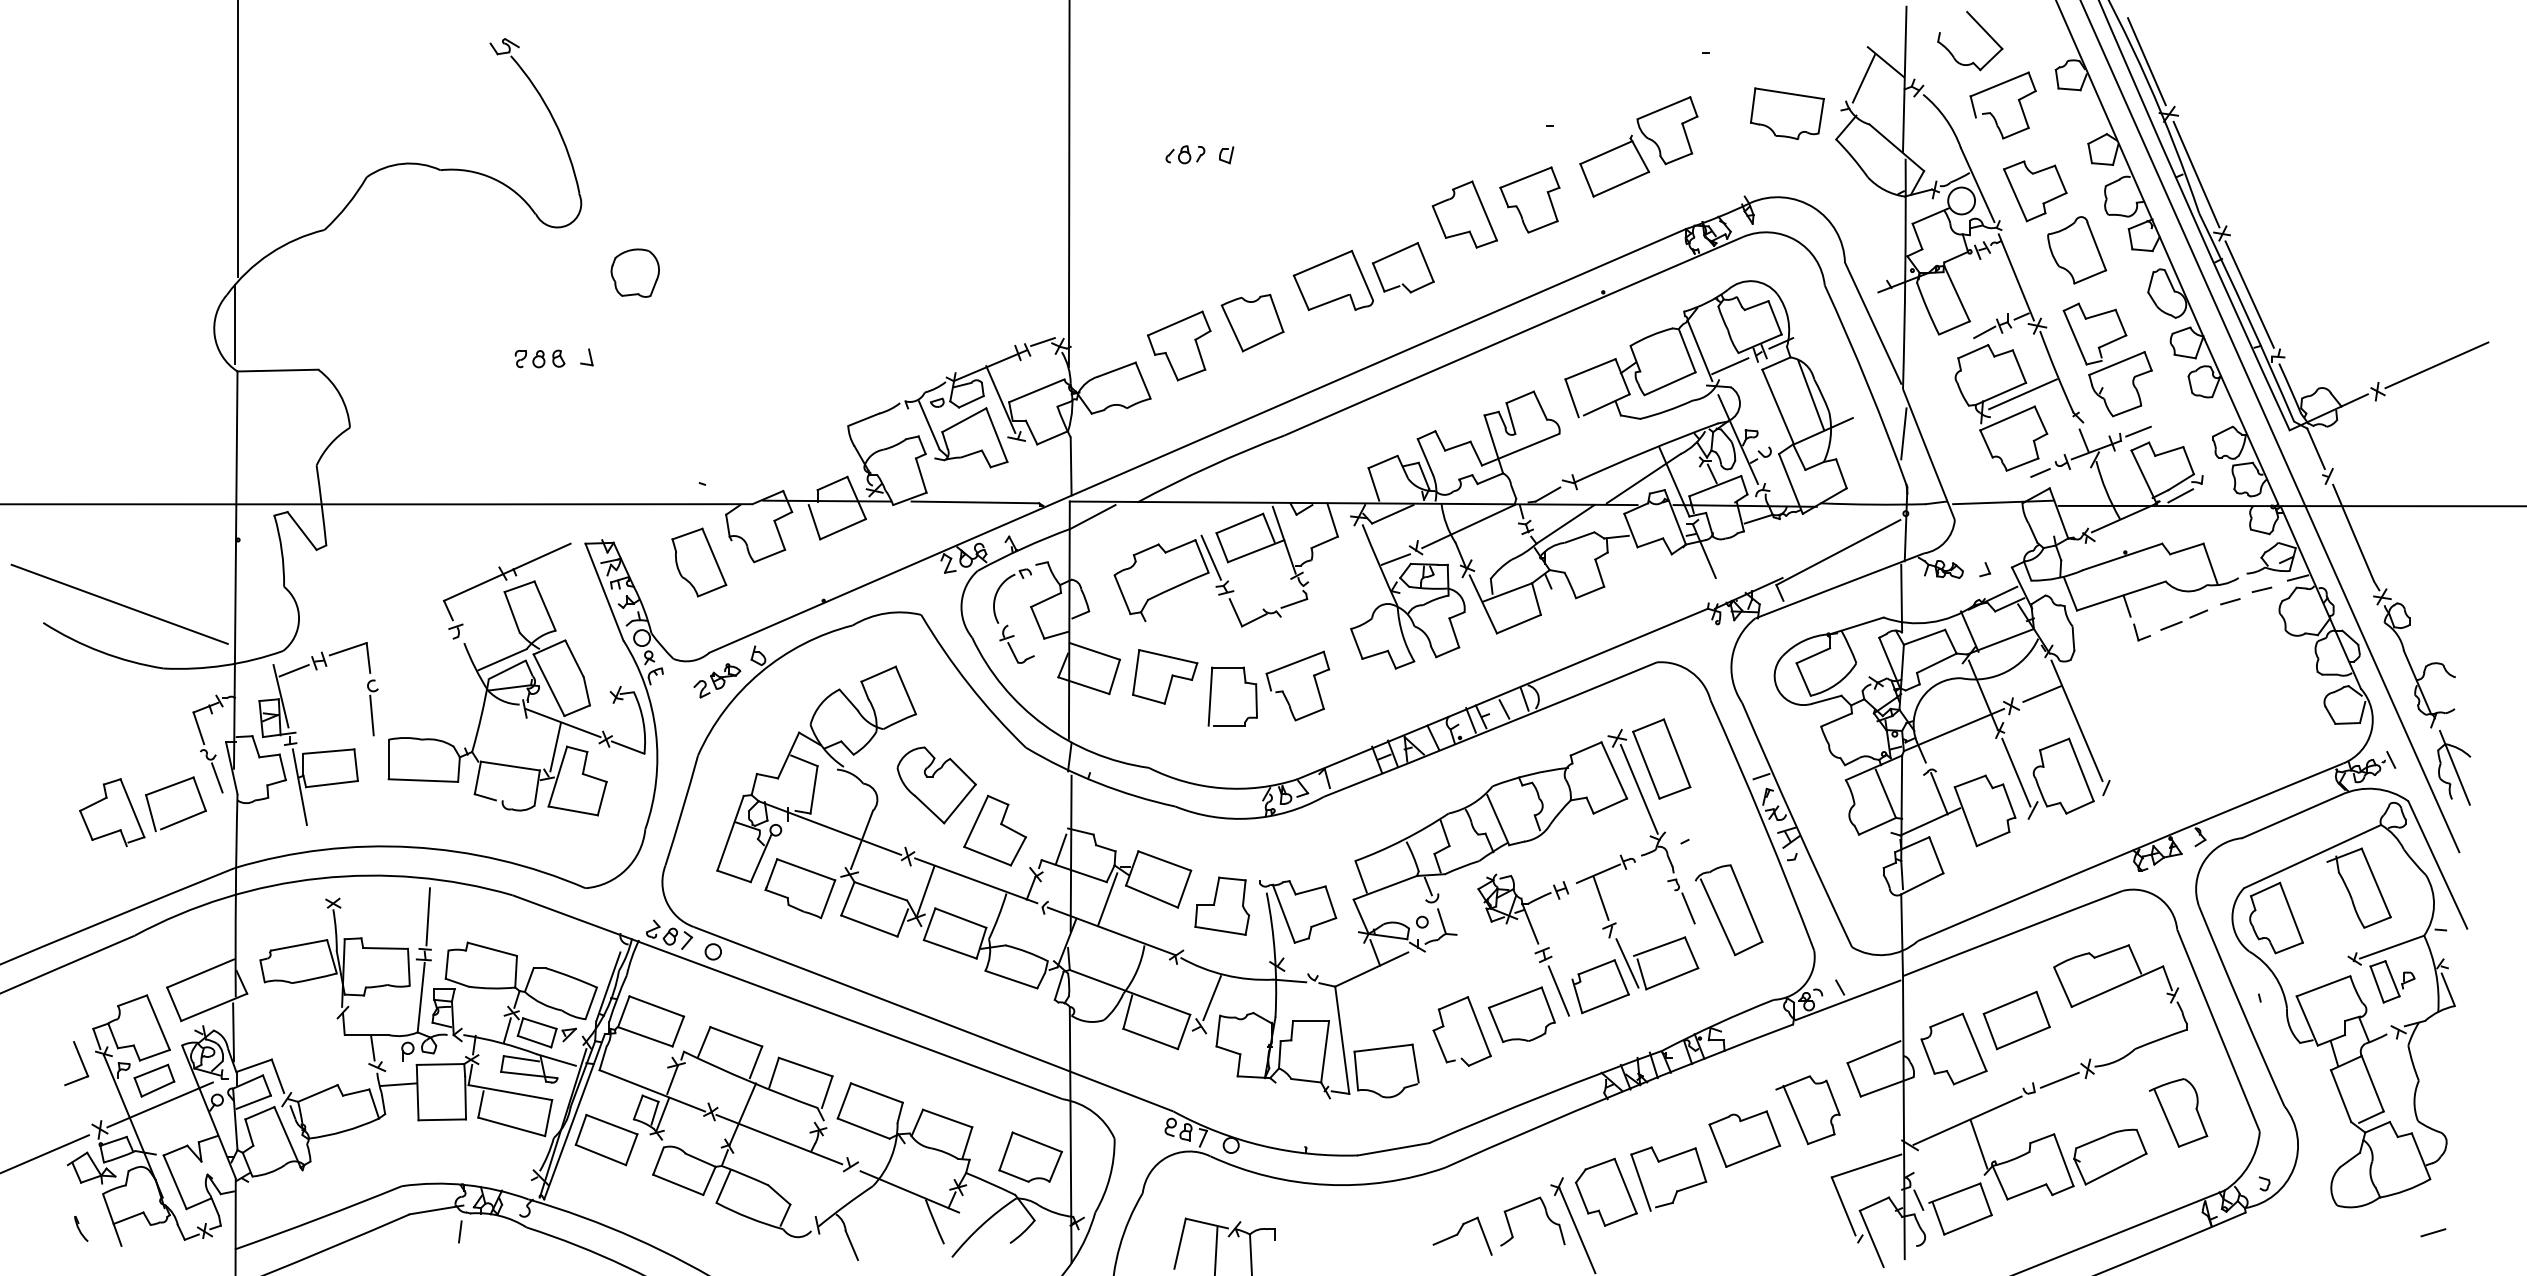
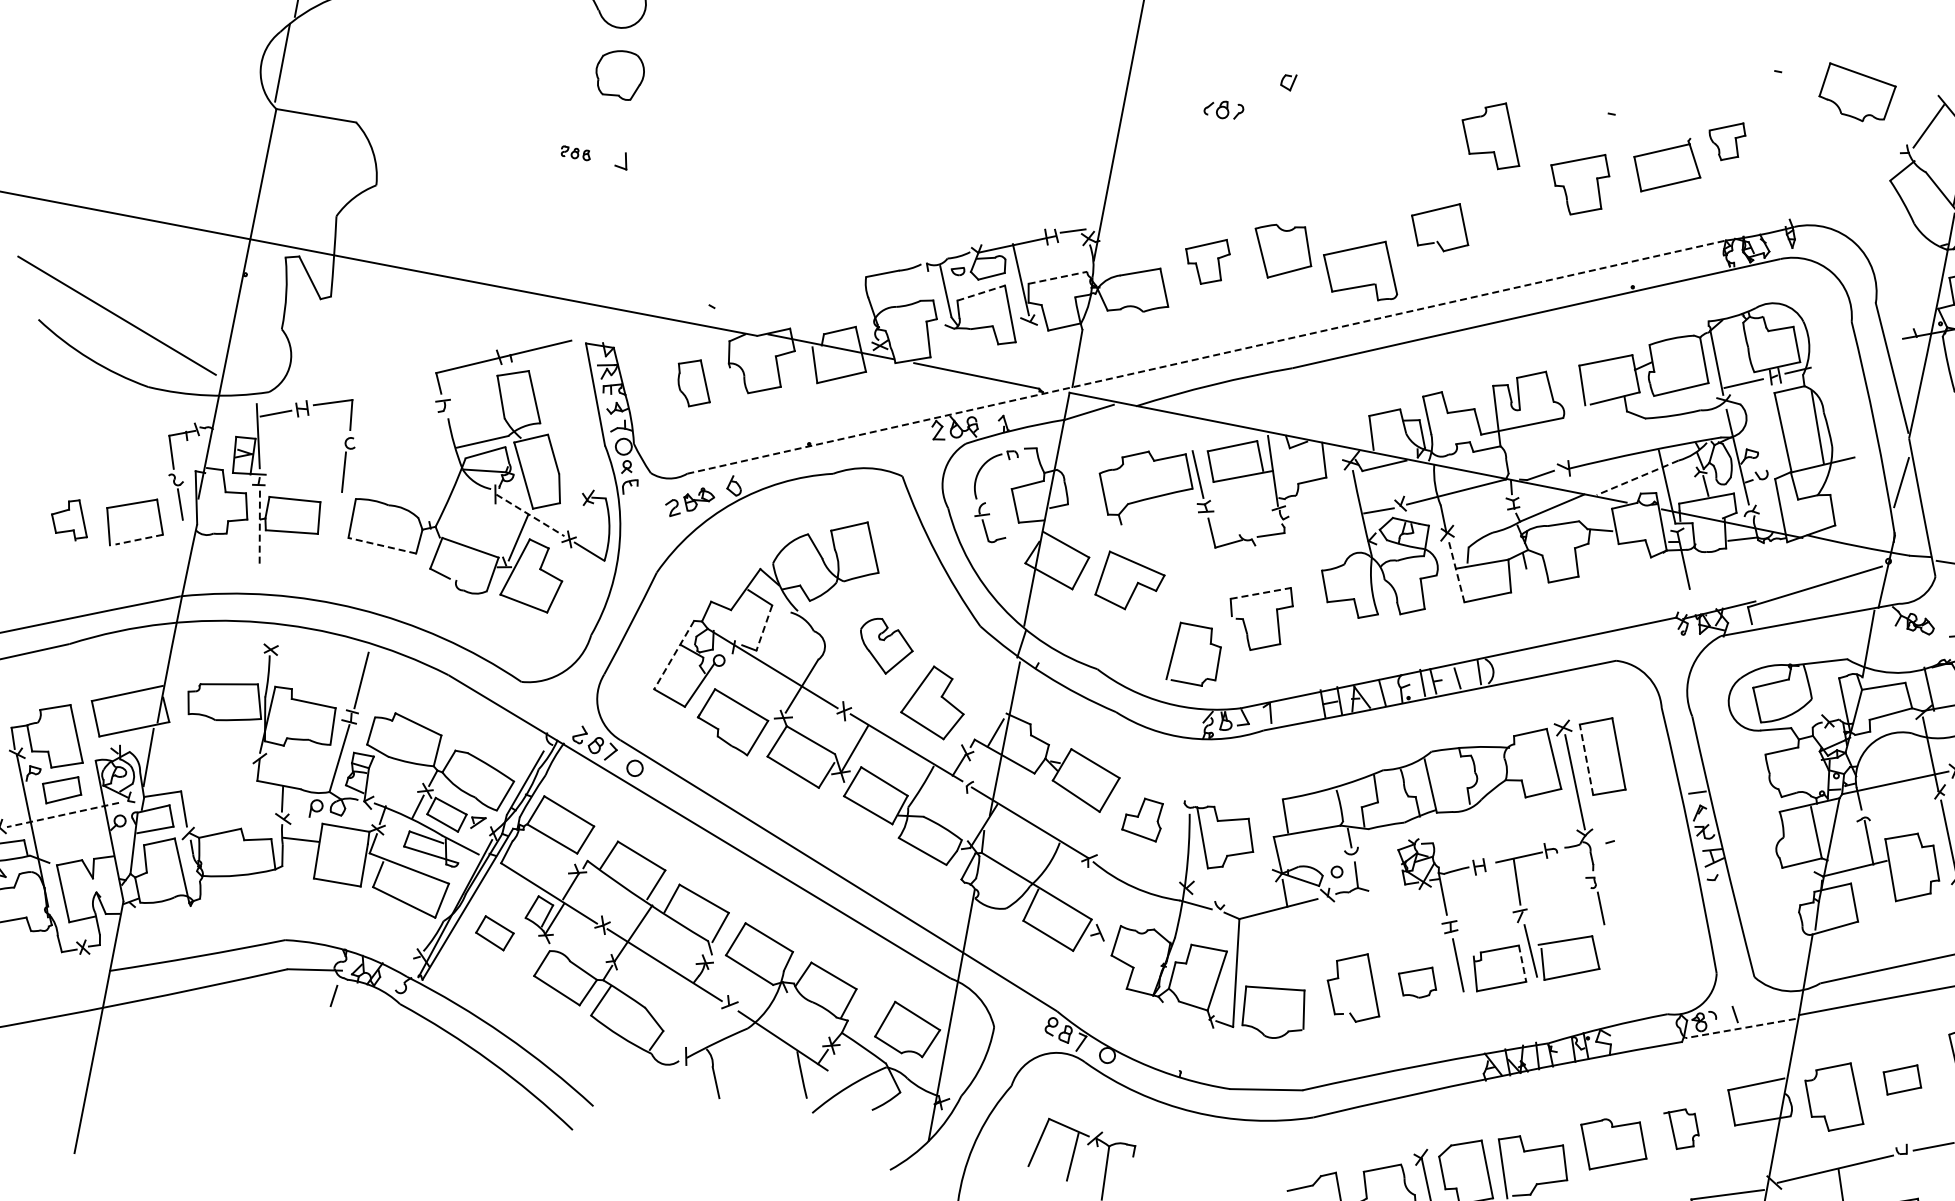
part: (1787, 113) -> (1857, 94), moved
part: (1667, 130) -> (1726, 140), size x0.6
part: (1185, 154) -> (1224, 109), moved
part: (1464, 214) -> (1492, 134), moved
part: (634, 272) -> (619, 73), moved
part: (1333, 280) -> (1361, 267), moved
part: (1179, 345) -> (1206, 260), size x0.7
part: (539, 358) -> (575, 152), size x0.6
line: (1036, 390) -> (1057, 277), solid -> dashed
line: (964, 420) -> (981, 293), solid -> dashed
line: (1198, 440) -> (1207, 356), solid -> dashed
line: (1643, 478) -> (1637, 477), solid -> dashed
part: (699, 562) -> (694, 383), size x0.7
line: (1483, 603) -> (1456, 570), solid -> dashed
line: (1295, 662) -> (1261, 593), solid -> dashed
part: (1244, 683) -> (1209, 644), moved
line: (563, 723) -> (530, 515), solid -> dashed
line: (1646, 765) -> (1586, 760), solid -> dashed
line: (423, 780) -> (382, 545), solid -> dashed
part: (936, 785) -> (885, 646), size x0.7
line: (300, 787) -> (260, 529), solid -> dashed
line: (814, 789) -> (764, 627), solid -> dashed
part: (112, 812) -> (70, 518), size x0.6
line: (183, 820) -> (139, 539), solid -> dashed
line: (730, 833) -> (674, 655), solid -> dashed
line: (1107, 899) -> (1032, 790), removed
part: (1221, 905) -> (1142, 817), size x0.7
part: (1729, 910) -> (1640, 918), removed
line: (1621, 977) -> (1522, 963), solid -> dashed
line: (1211, 998) -> (1115, 907), removed
line: (1848, 1000) -> (1740, 1028), solid -> dashed
part: (1521, 1014) -> (1417, 981), size x0.6
part: (2016, 1020) -> (1902, 1079), size x0.6
line: (159, 1105) -> (62, 815), solid -> dashed
part: (1807, 1110) -> (1680, 1129), size x0.6
part: (606, 1140) -> (494, 933), size x0.6

